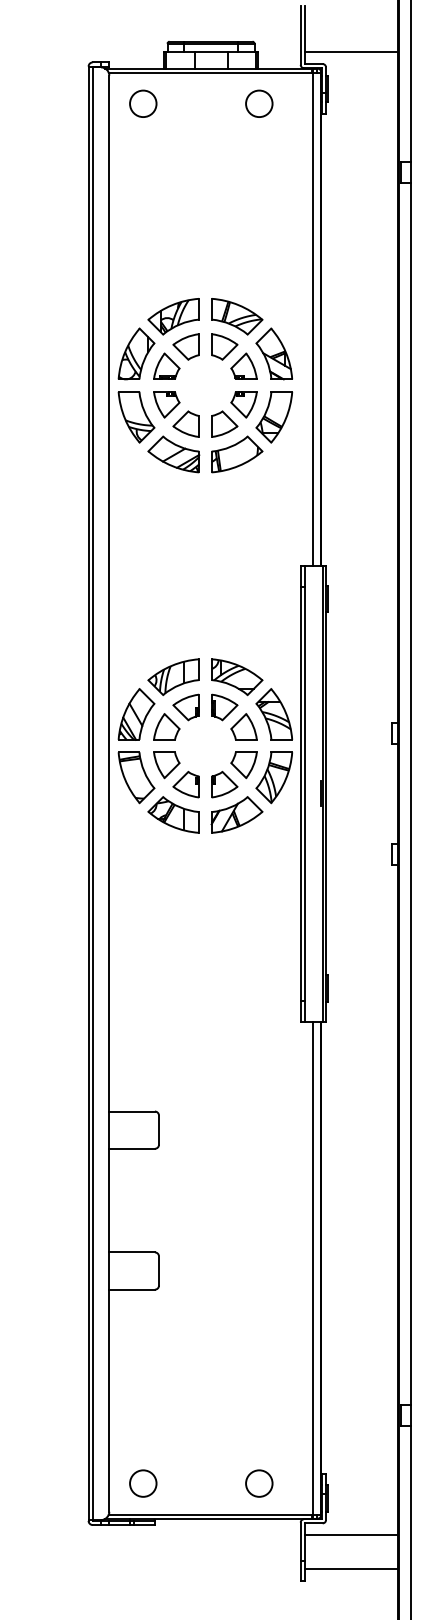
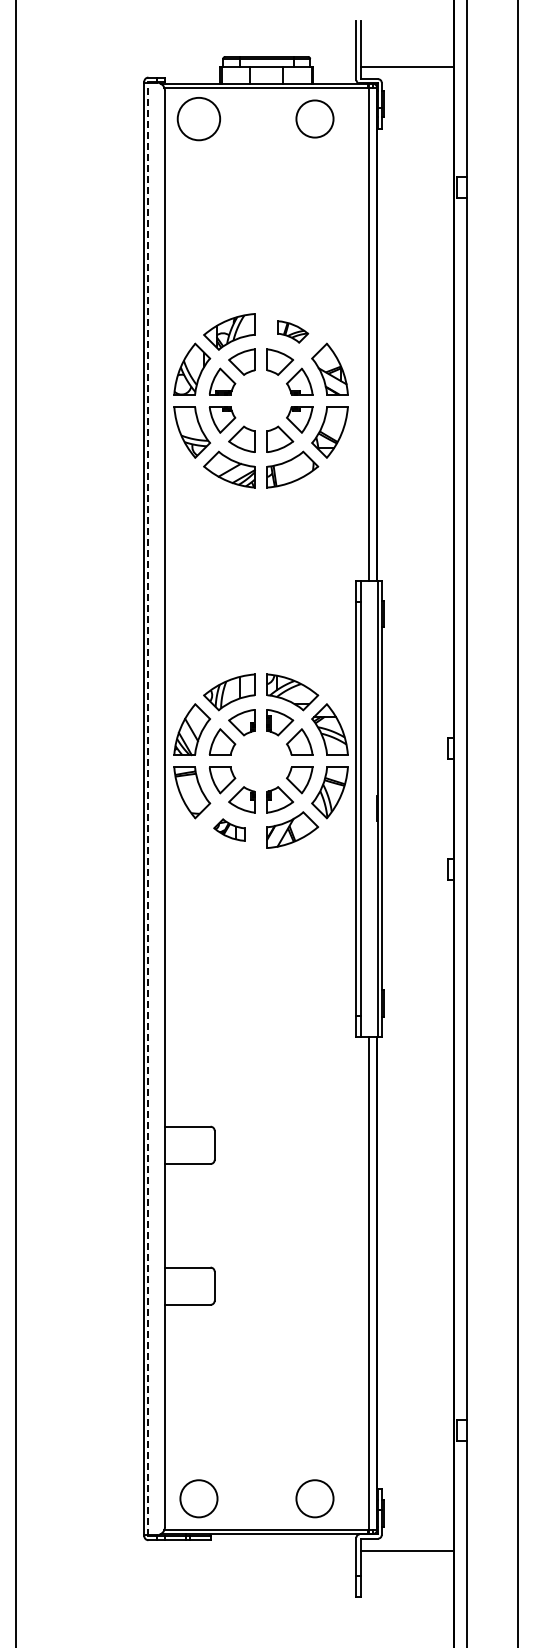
circle: (142, 103) -> (198, 118), size x1.6
circle: (258, 103) -> (314, 118), size x1.4
part: (236, 316) -> (292, 331), size x0.6
line: (92, 793) -> (148, 808), solid -> dashed
part: (173, 814) -> (229, 829), size x0.6
circle: (142, 1483) -> (198, 1498), size x1.4
circle: (258, 1483) -> (314, 1498), size x1.4
line: (350, 1568) -> (406, 1583), removed

